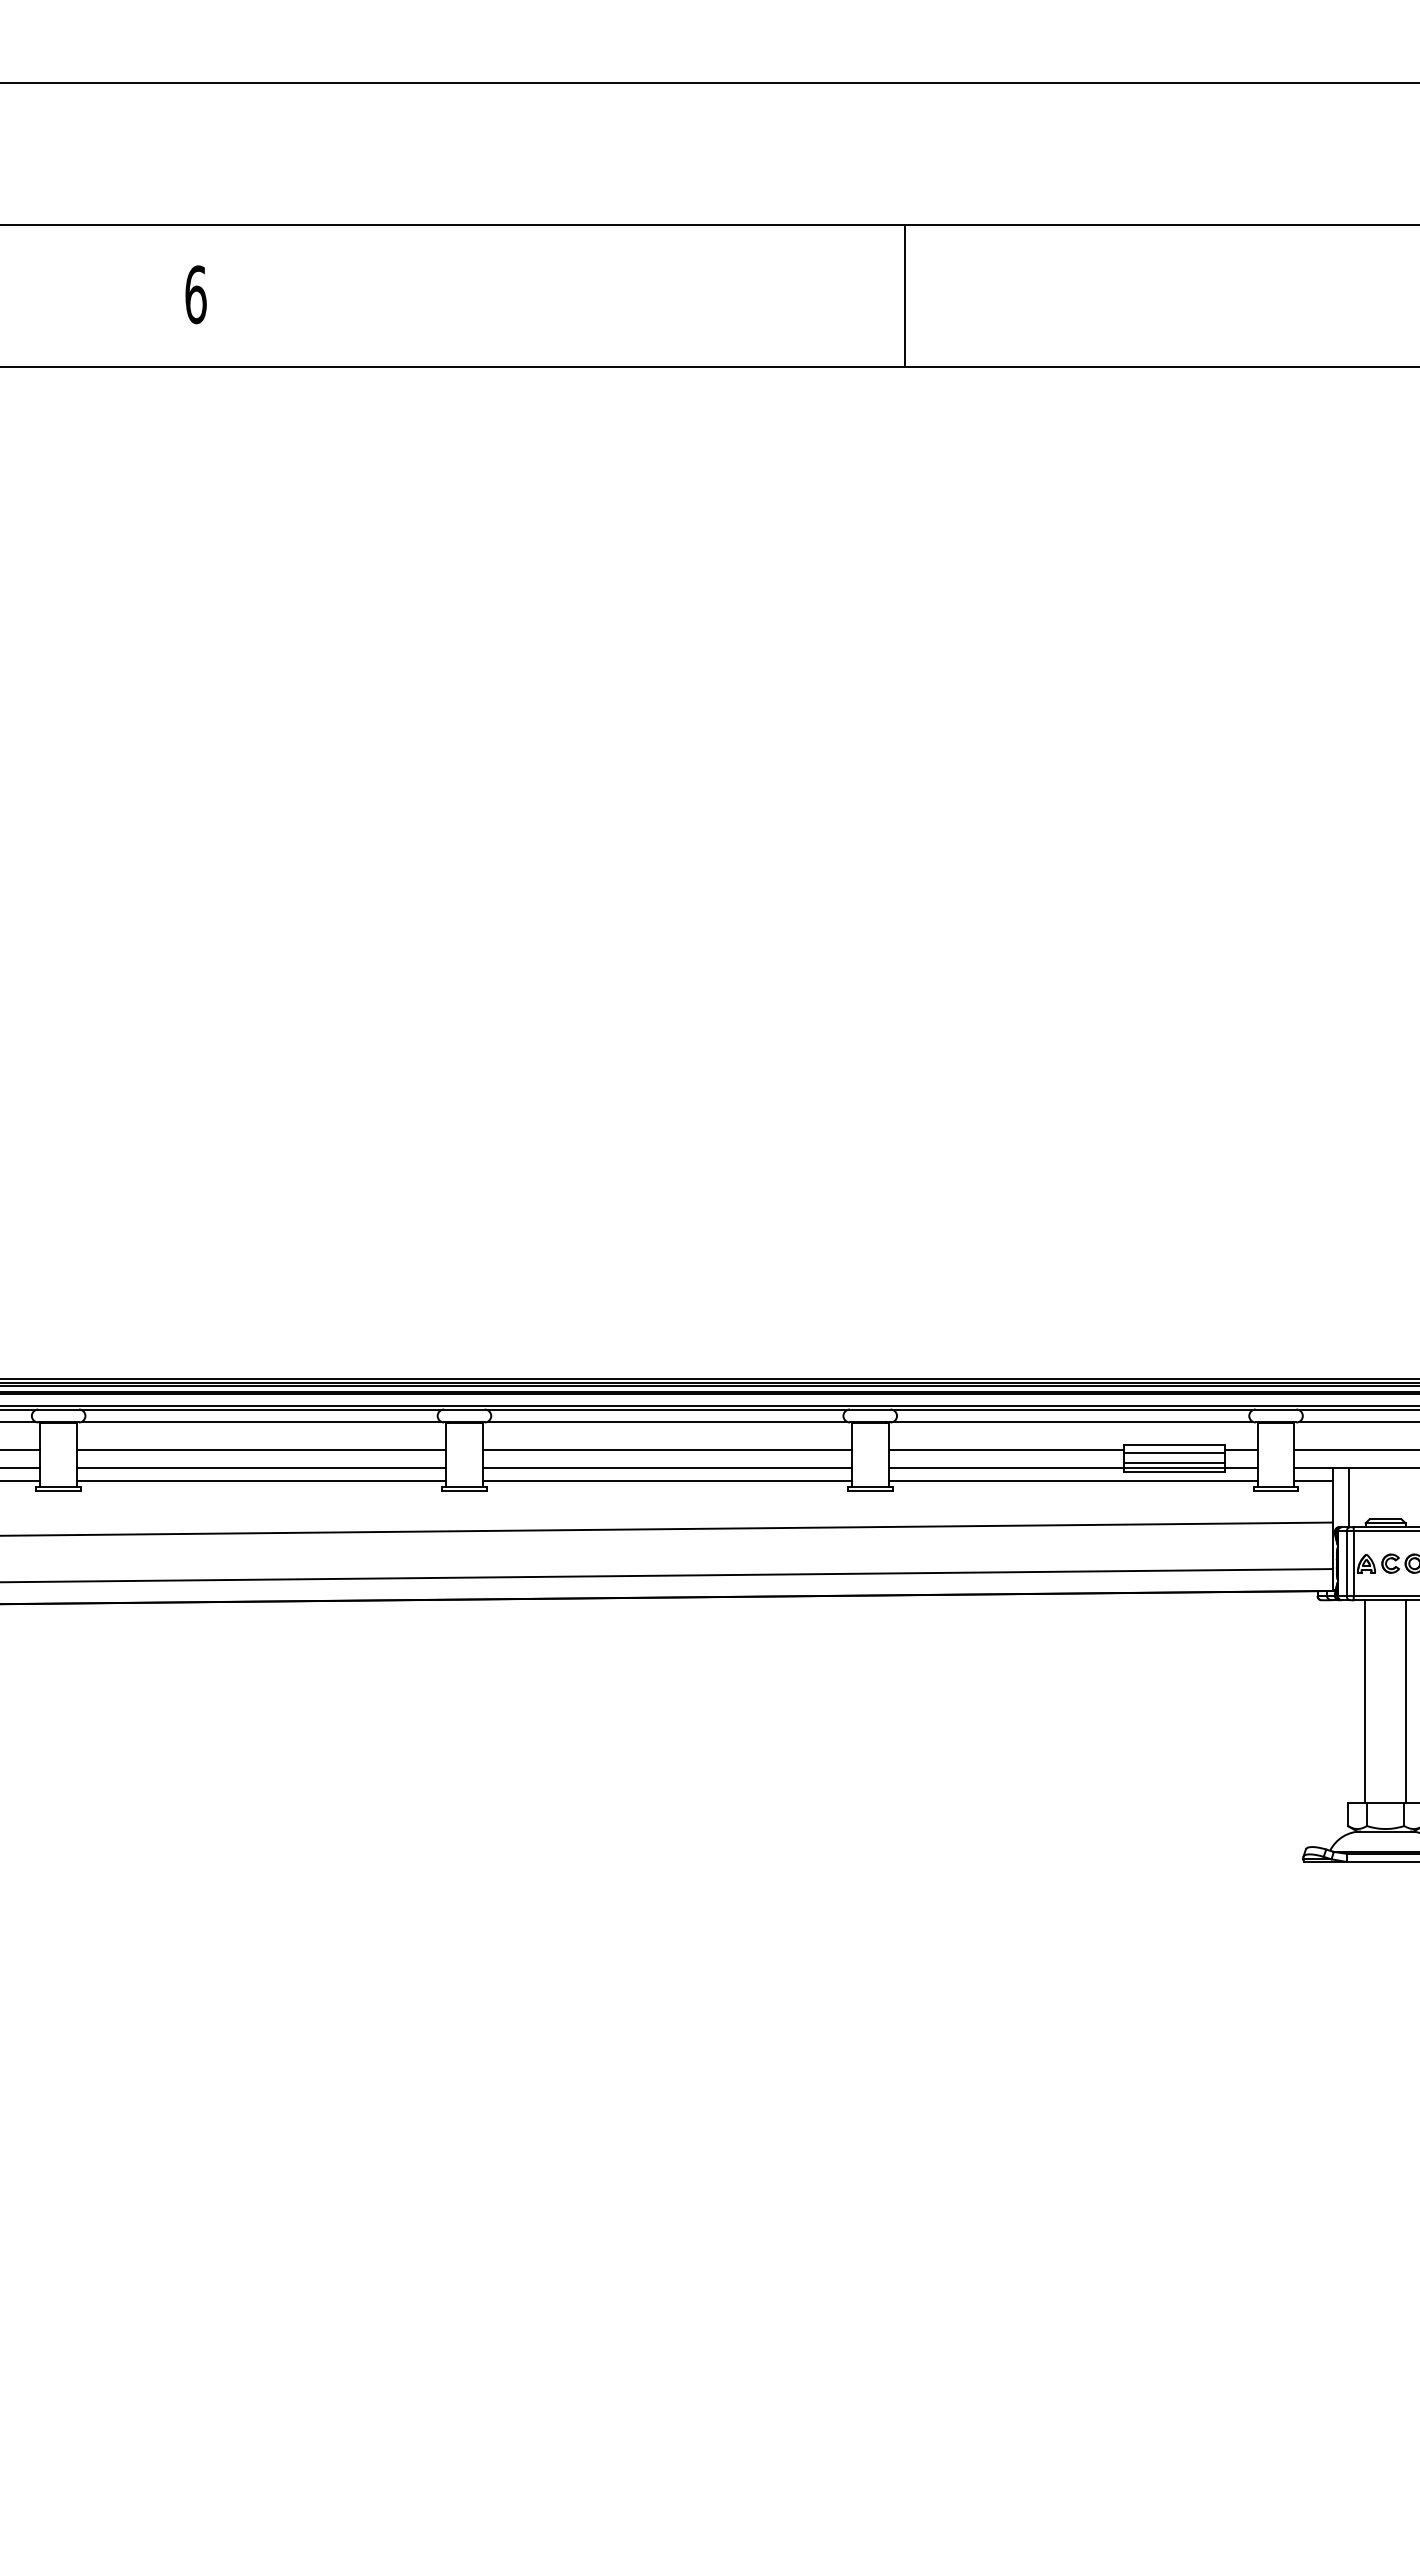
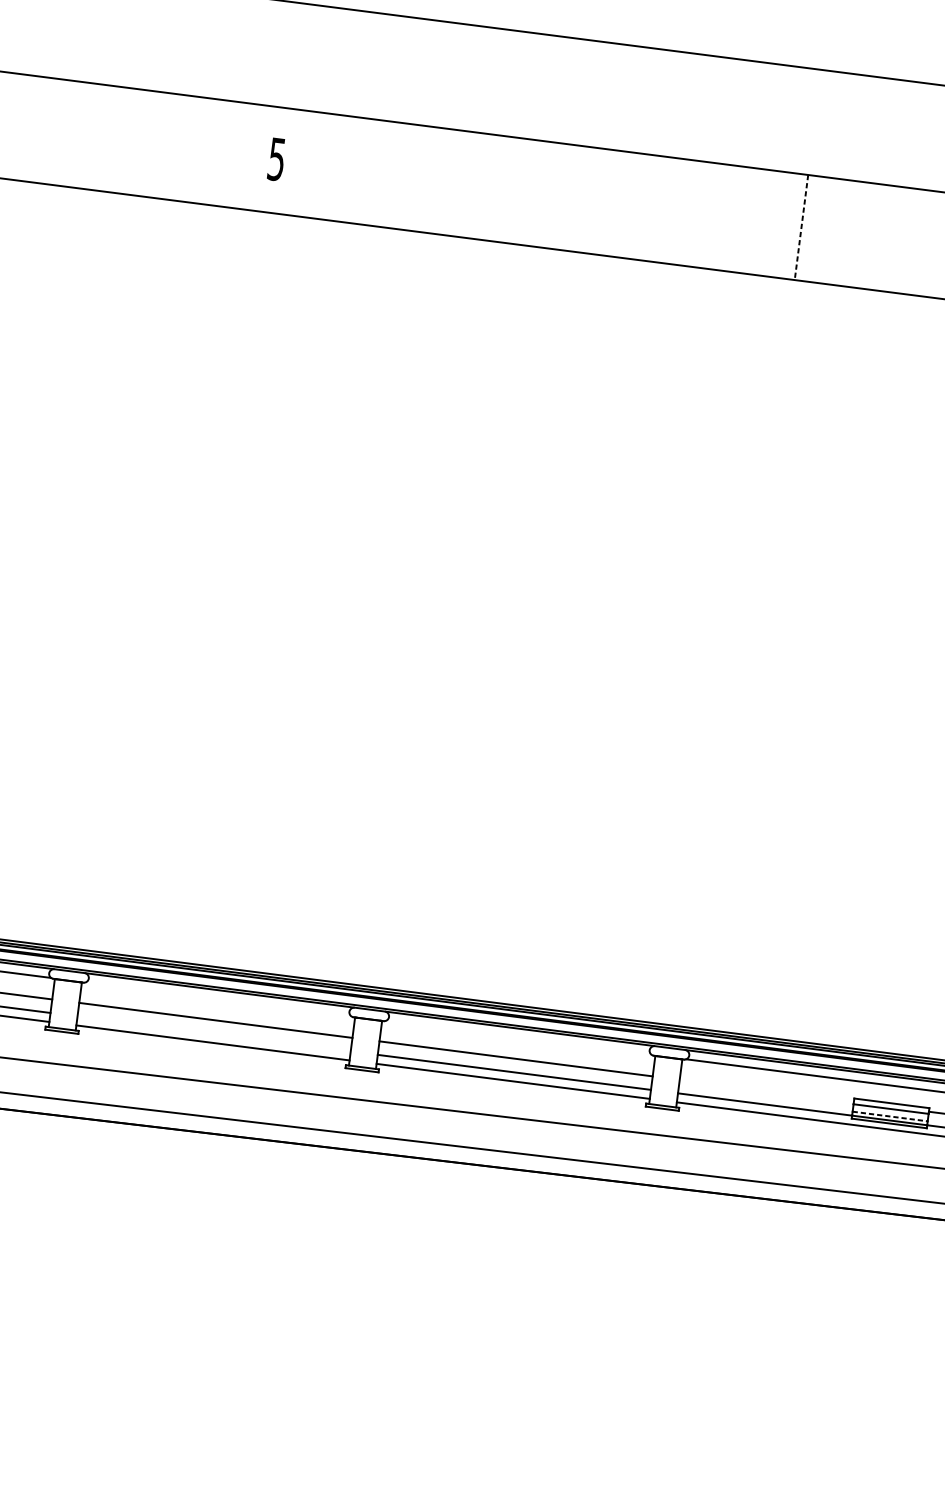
text: (195, 294) -> (276, 159), 6 -> 5
line: (905, 296) -> (801, 227), solid -> dashed
line: (261, 1421) -> (218, 999), removed
line: (666, 1421) -> (518, 1037), removed
line: (1005, 1450) -> (766, 1091), removed
line: (1174, 1463) -> (890, 1116), solid -> dashed
line: (261, 1468) -> (214, 1034), removed

